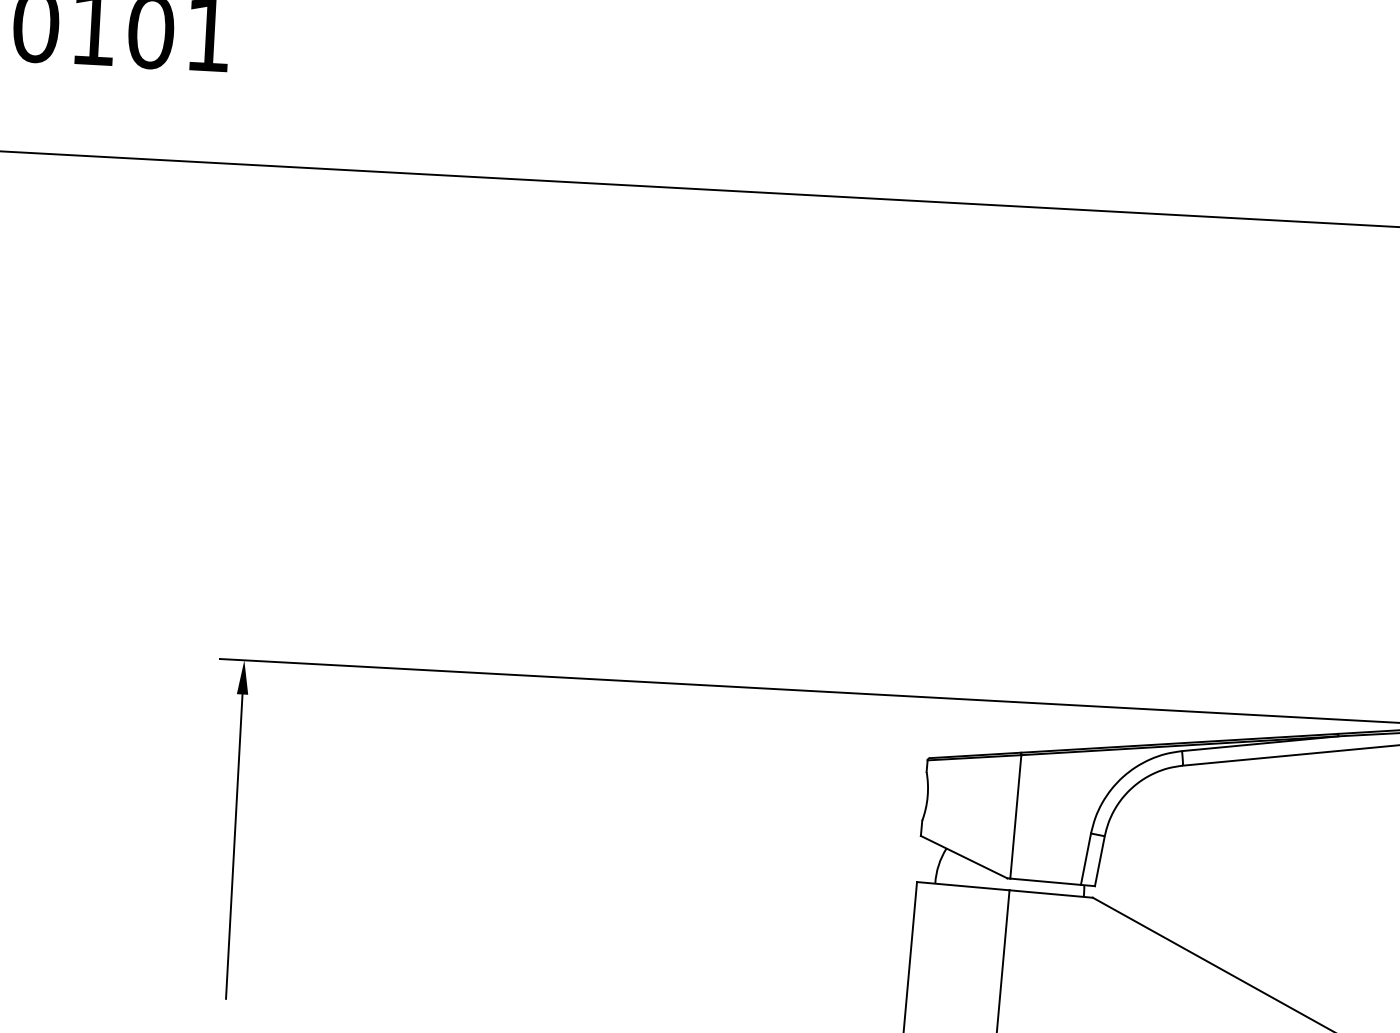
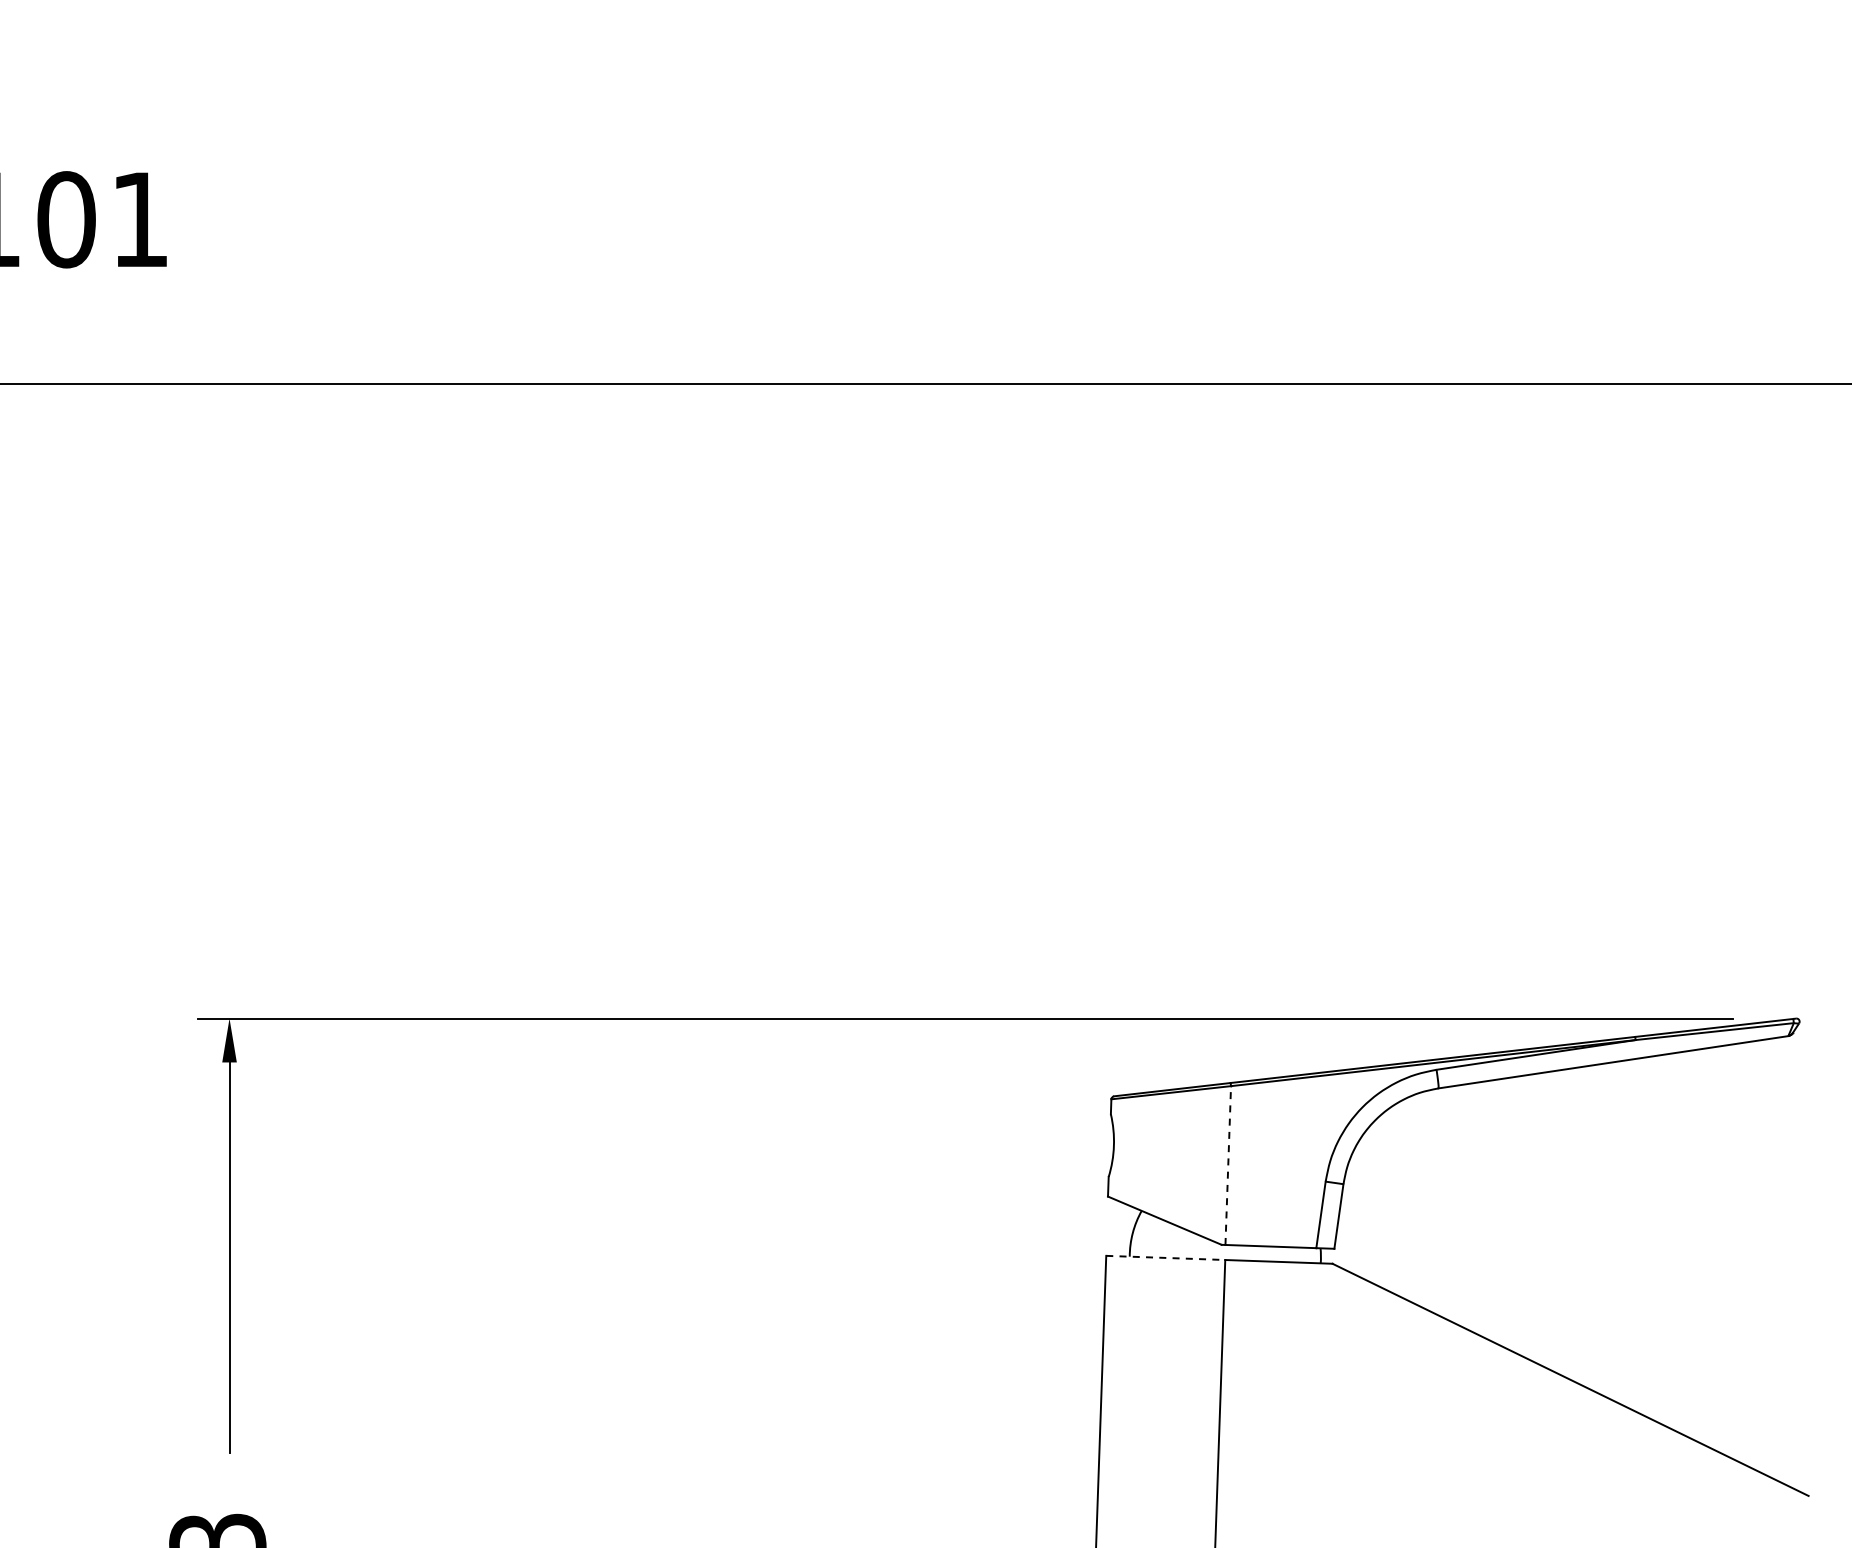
line: (1016, 816) -> (1228, 1165), solid -> dashed
line: (963, 885) -> (1165, 1257), solid -> dashed

